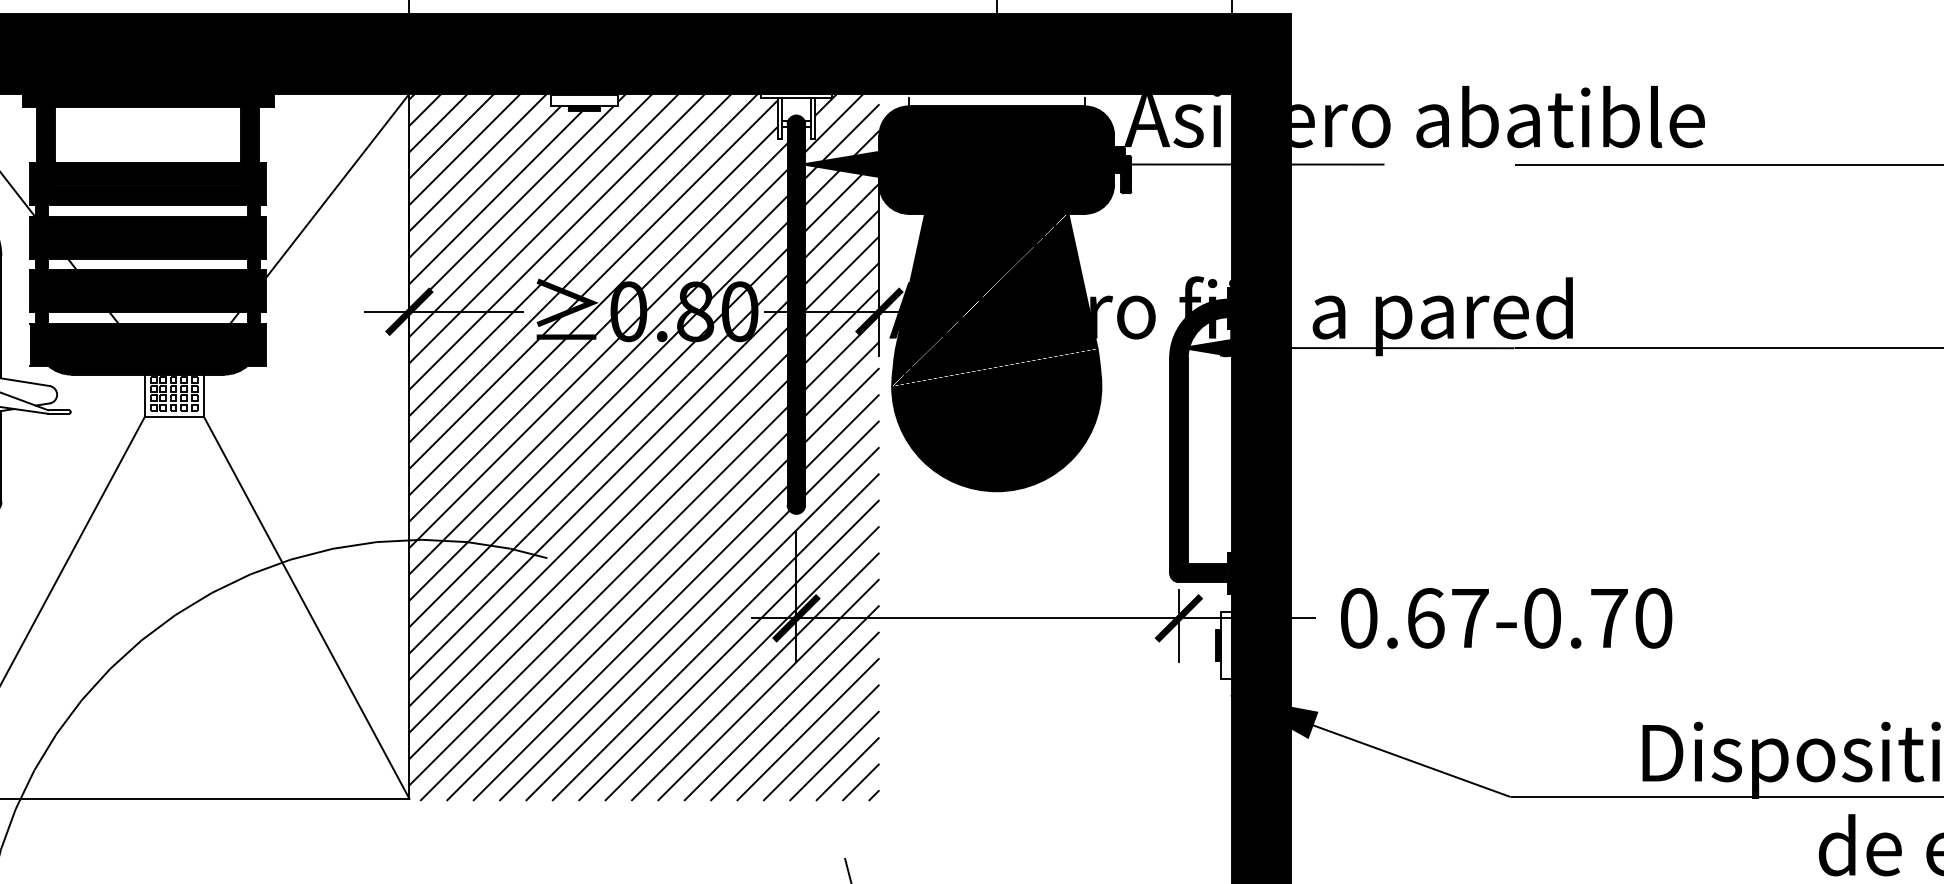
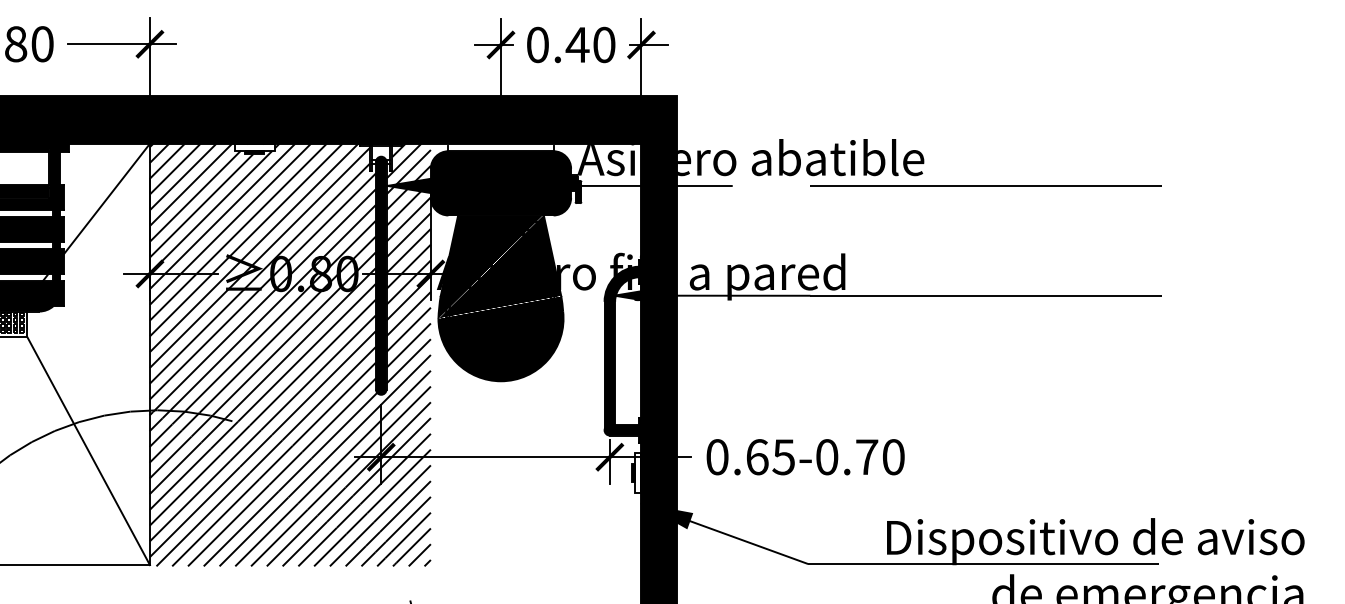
text: (1469, 618) -> (783, 457), 0.67-0.70 -> 0.65-0.70

